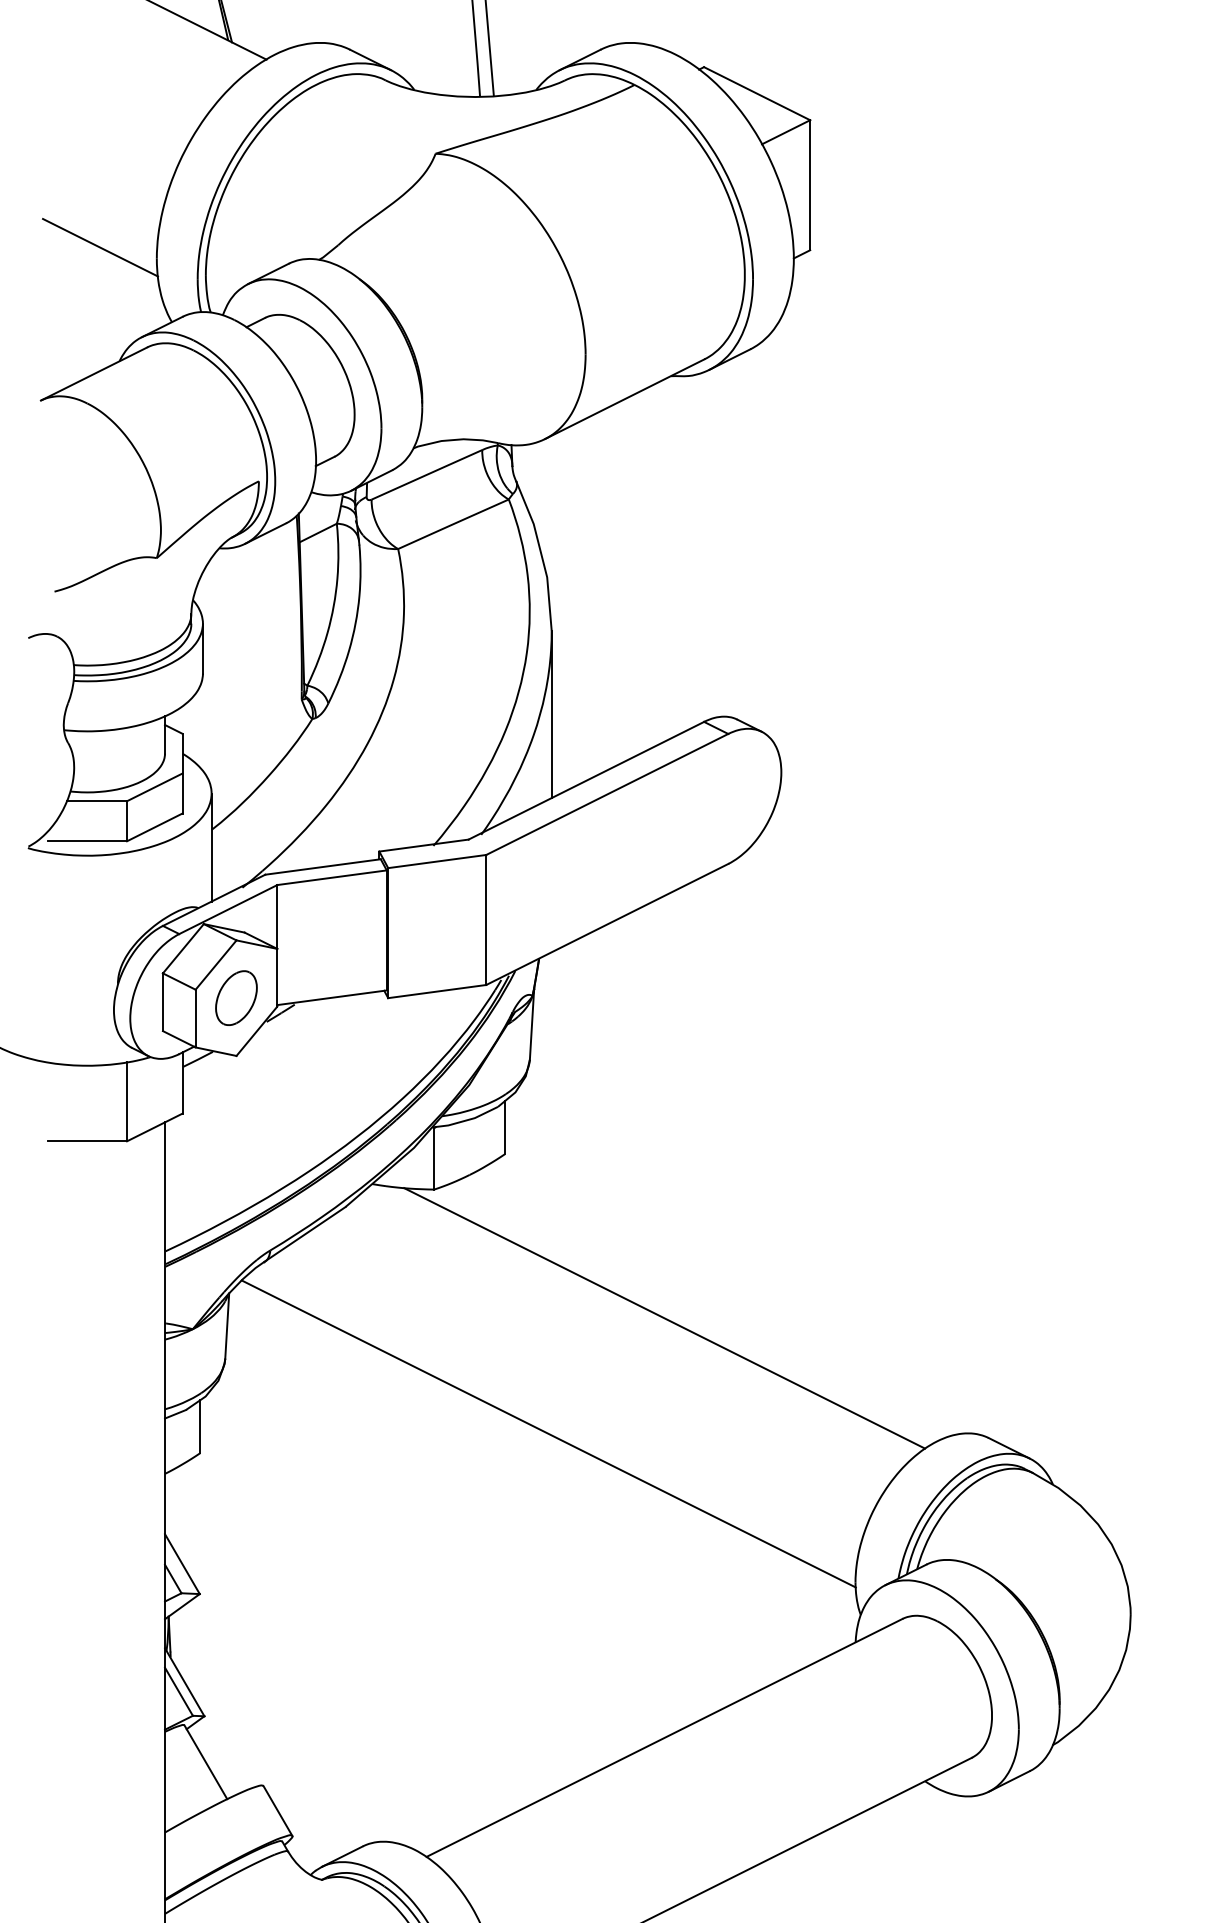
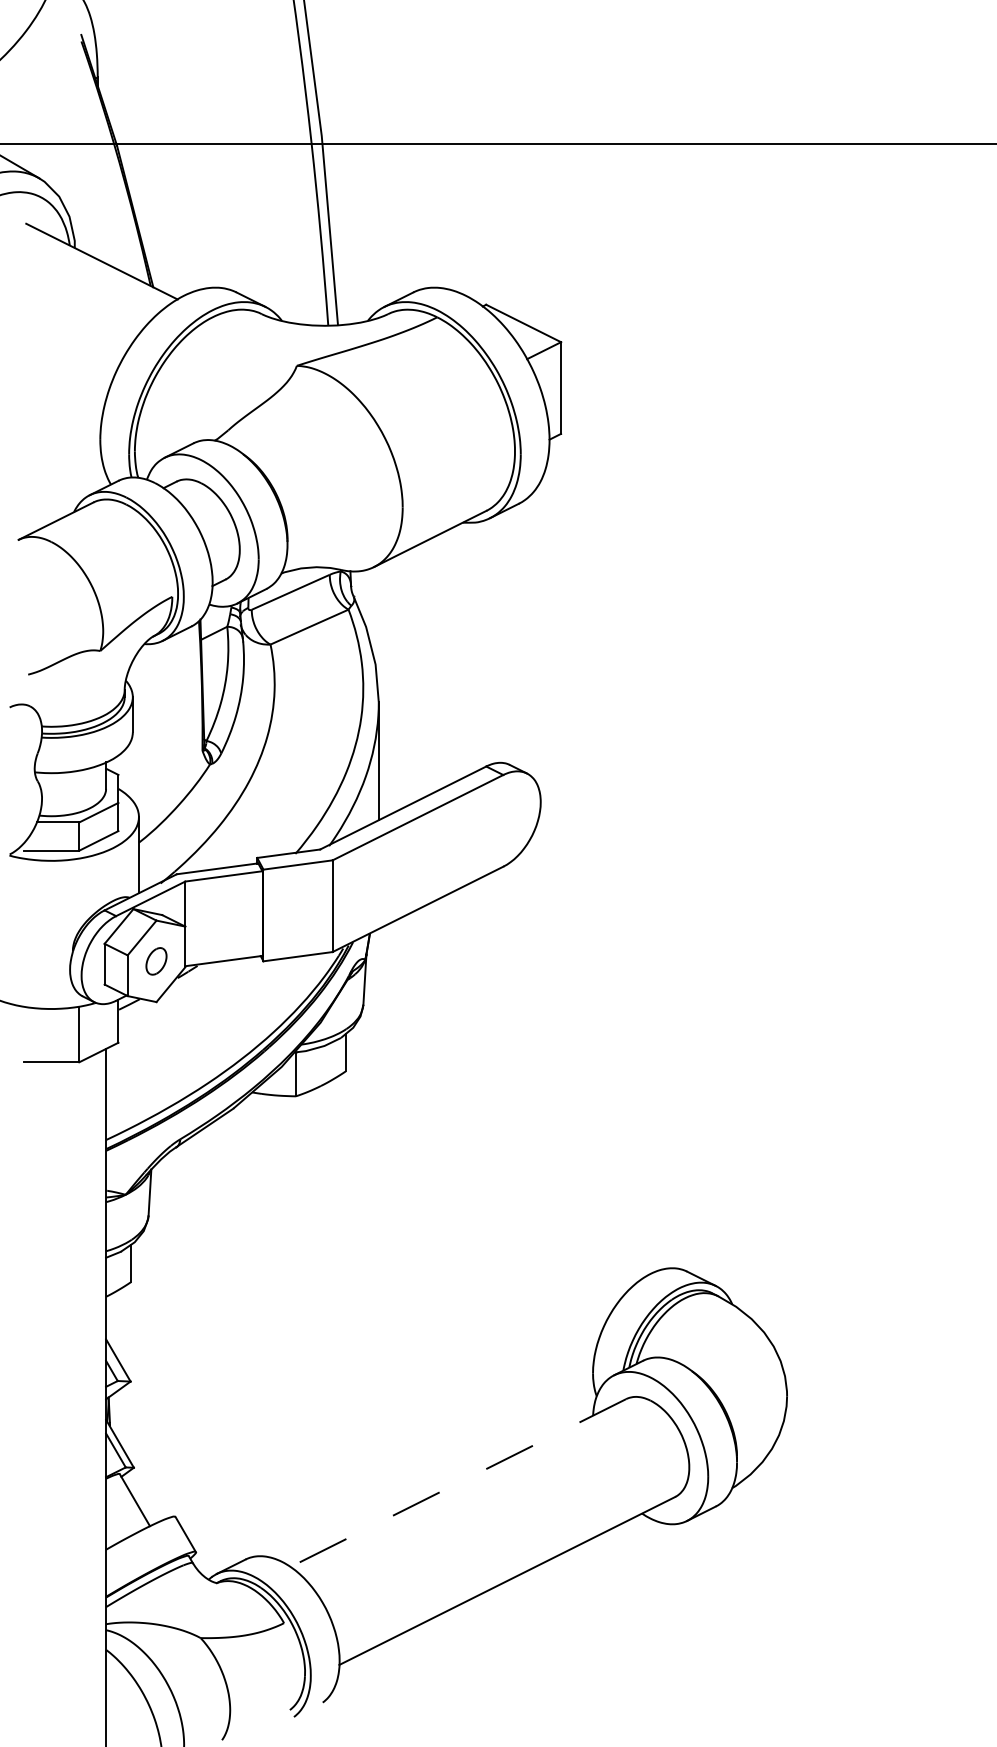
line: (100, 246) -> (60, 431), removed
part: (236, 998) -> (156, 961), size x0.7
line: (664, 1318) -> (458, 1187), removed
line: (548, 1433) -> (376, 1268), removed
line: (664, 1738) -> (458, 1483), solid -> dashed

